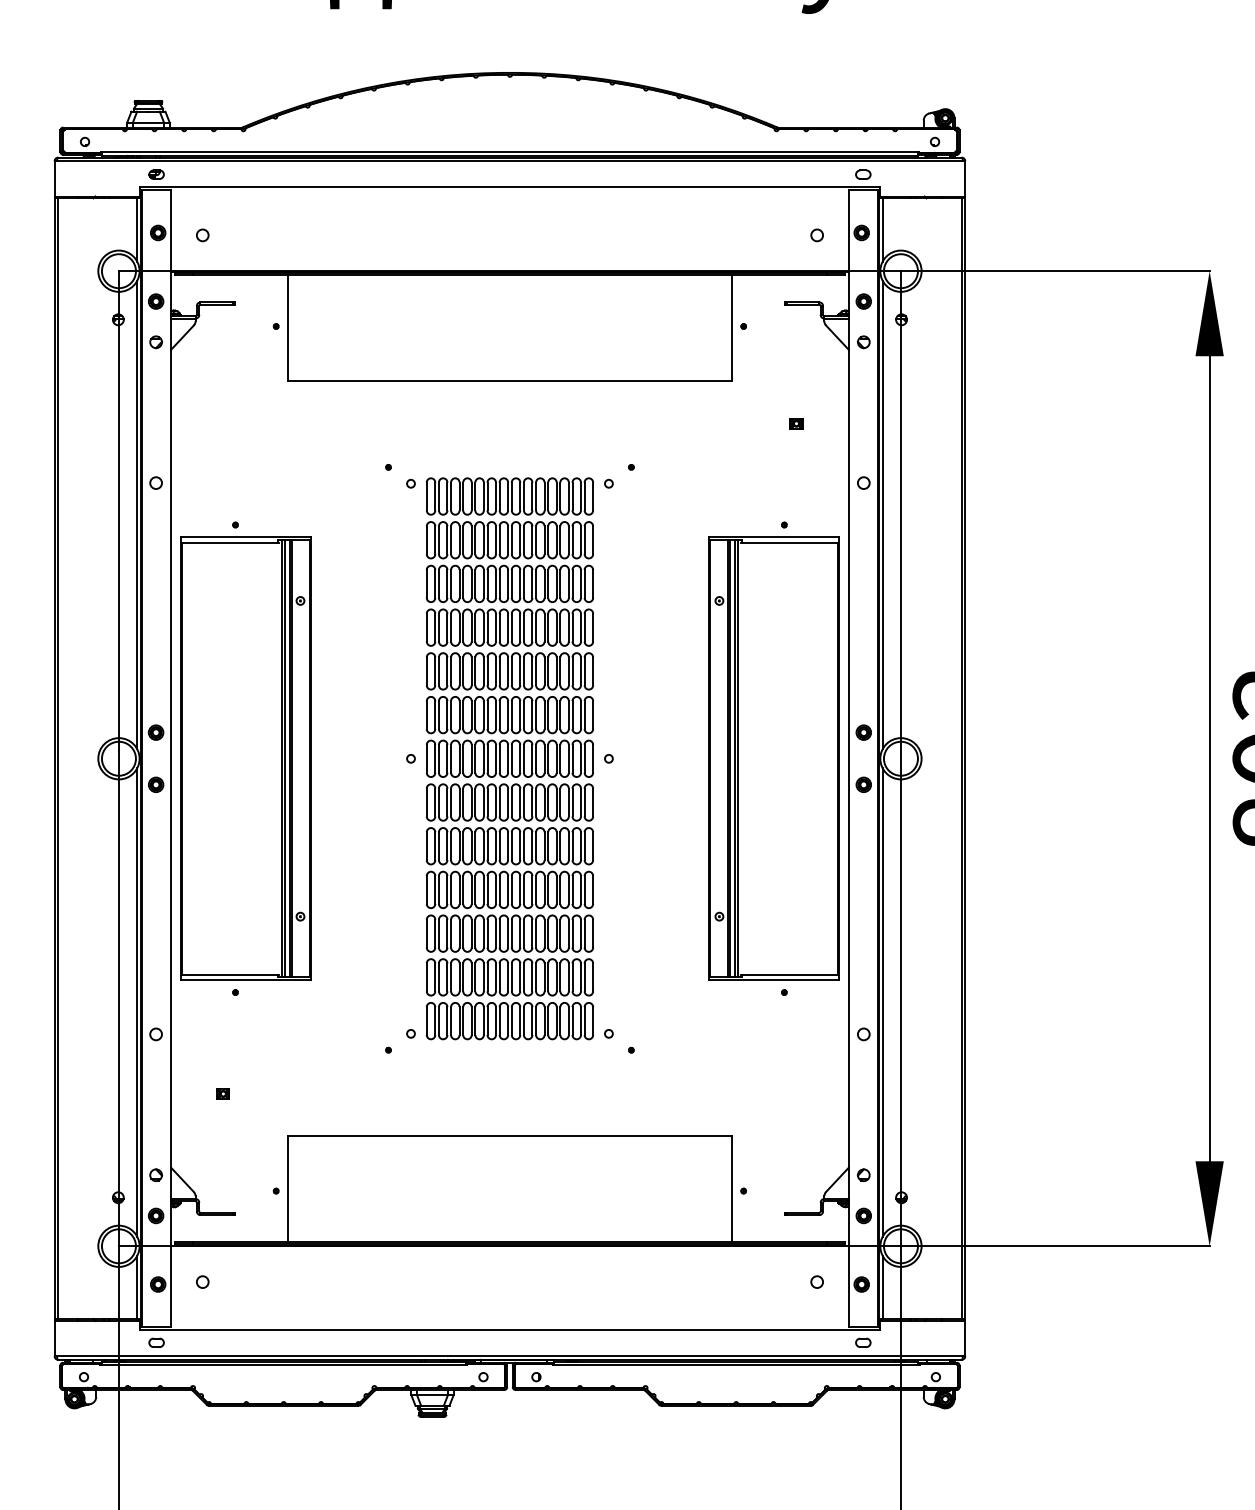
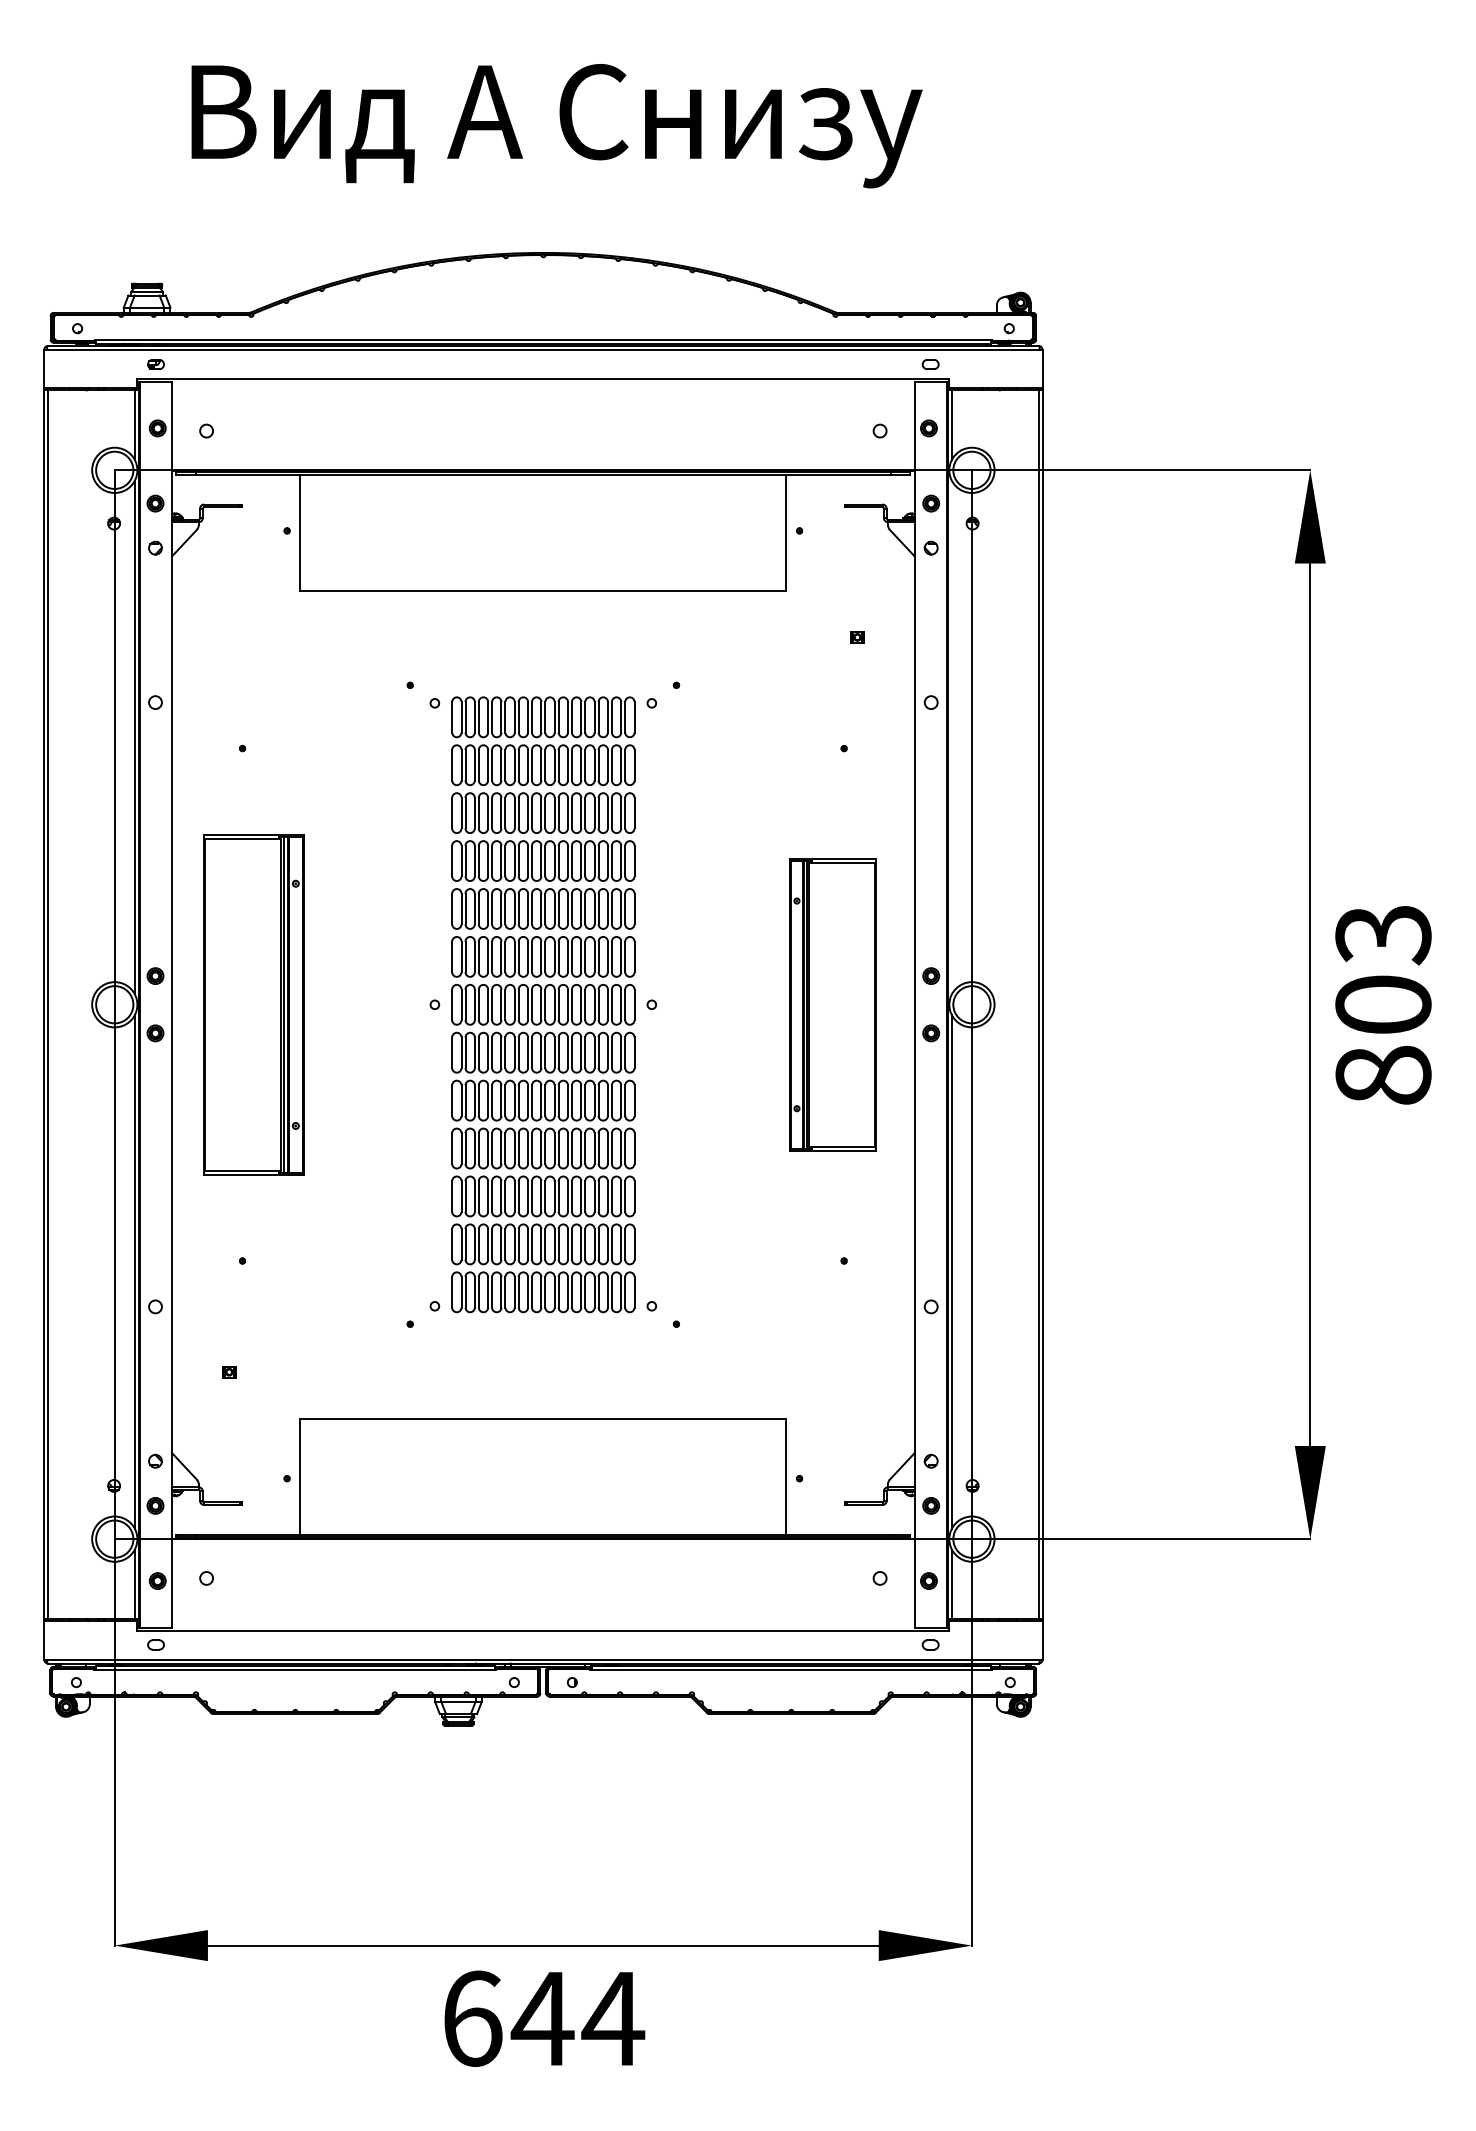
line: (882, 514) -> (951, 737), removed
part: (245, 758) -> (253, 1004), size x0.7
part: (773, 758) -> (832, 1004), size x0.6

